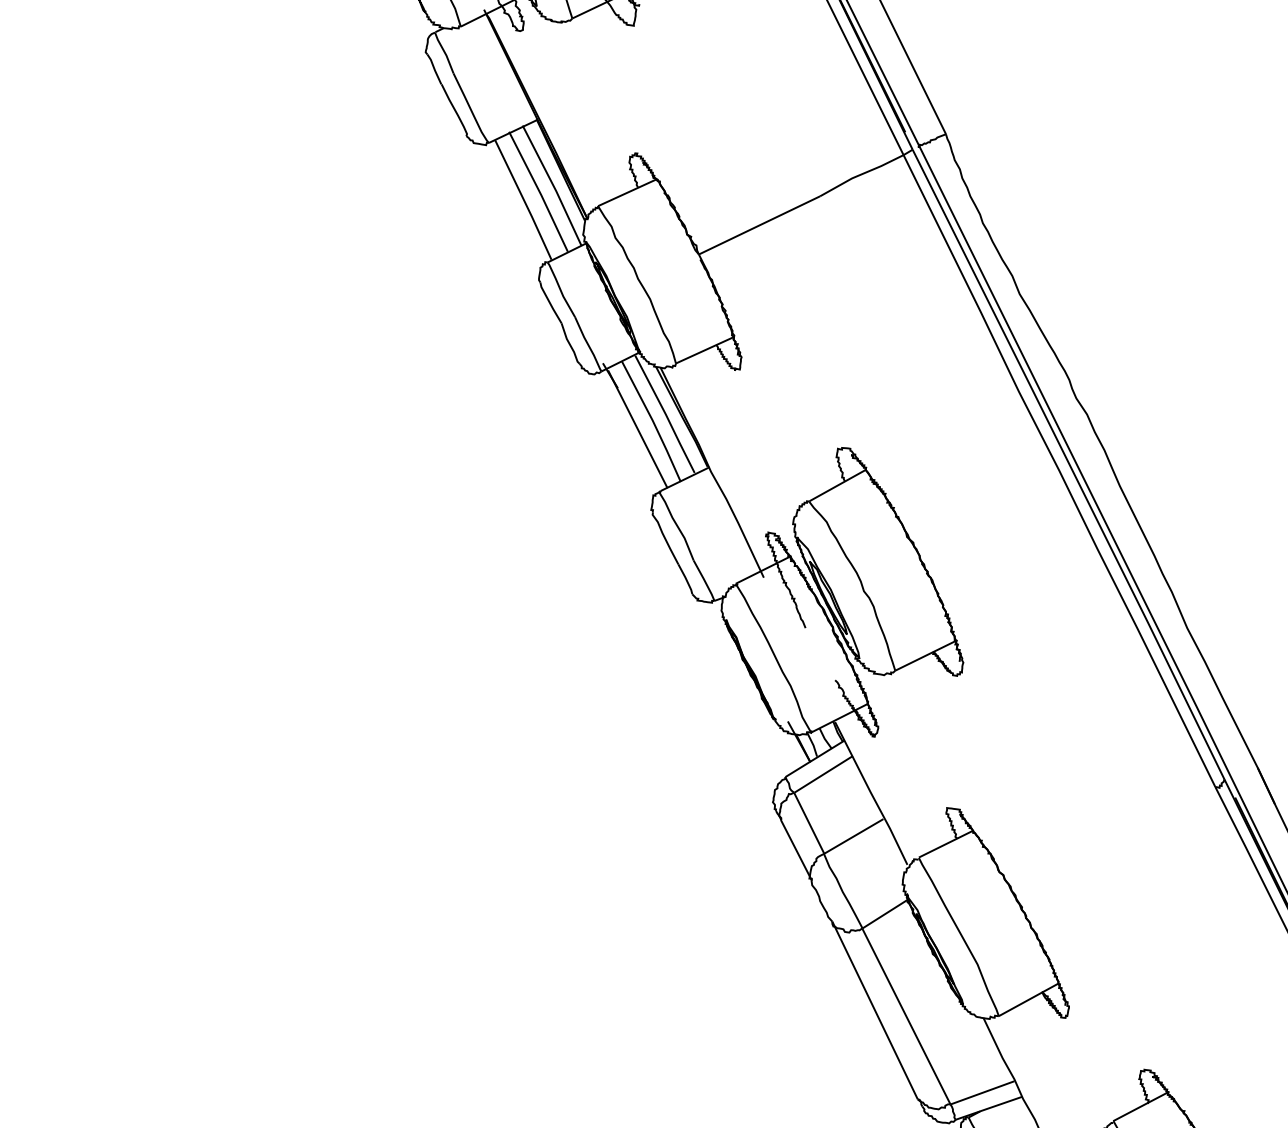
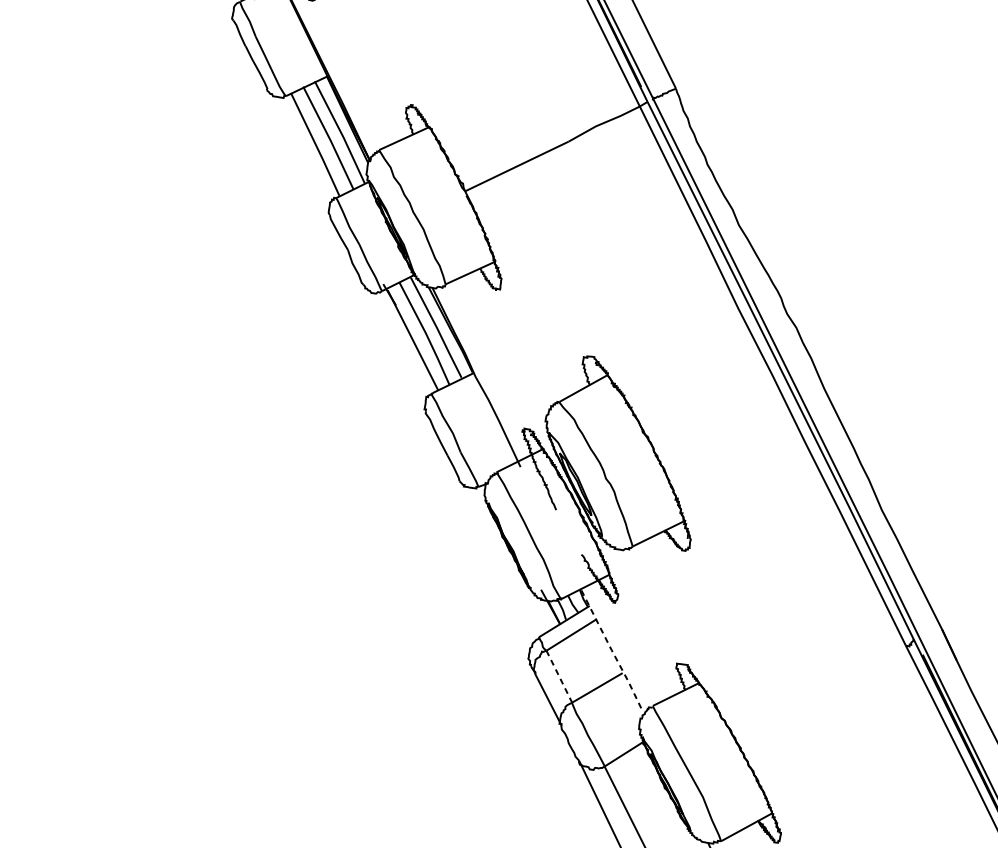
line: (871, 793) -> (612, 651), solid -> dashed
line: (809, 823) -> (559, 676), solid -> dashed

